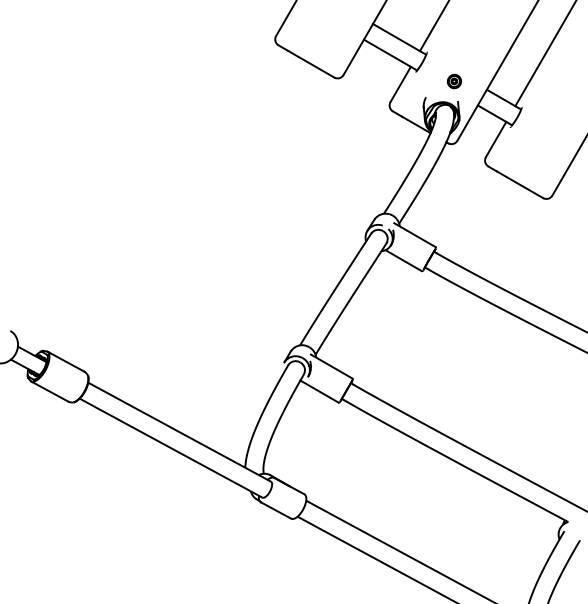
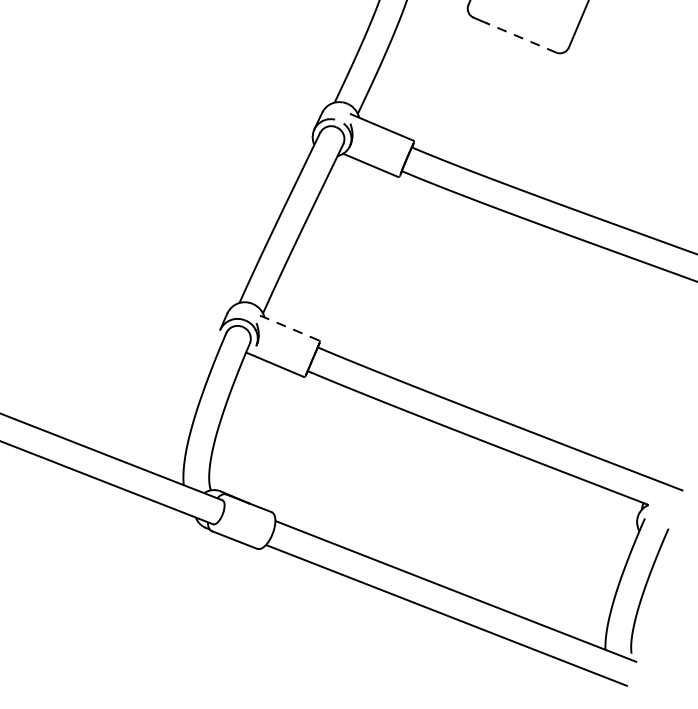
line: (519, 184) -> (520, 37), solid -> dashed
line: (331, 366) -> (287, 327), solid -> dashed

